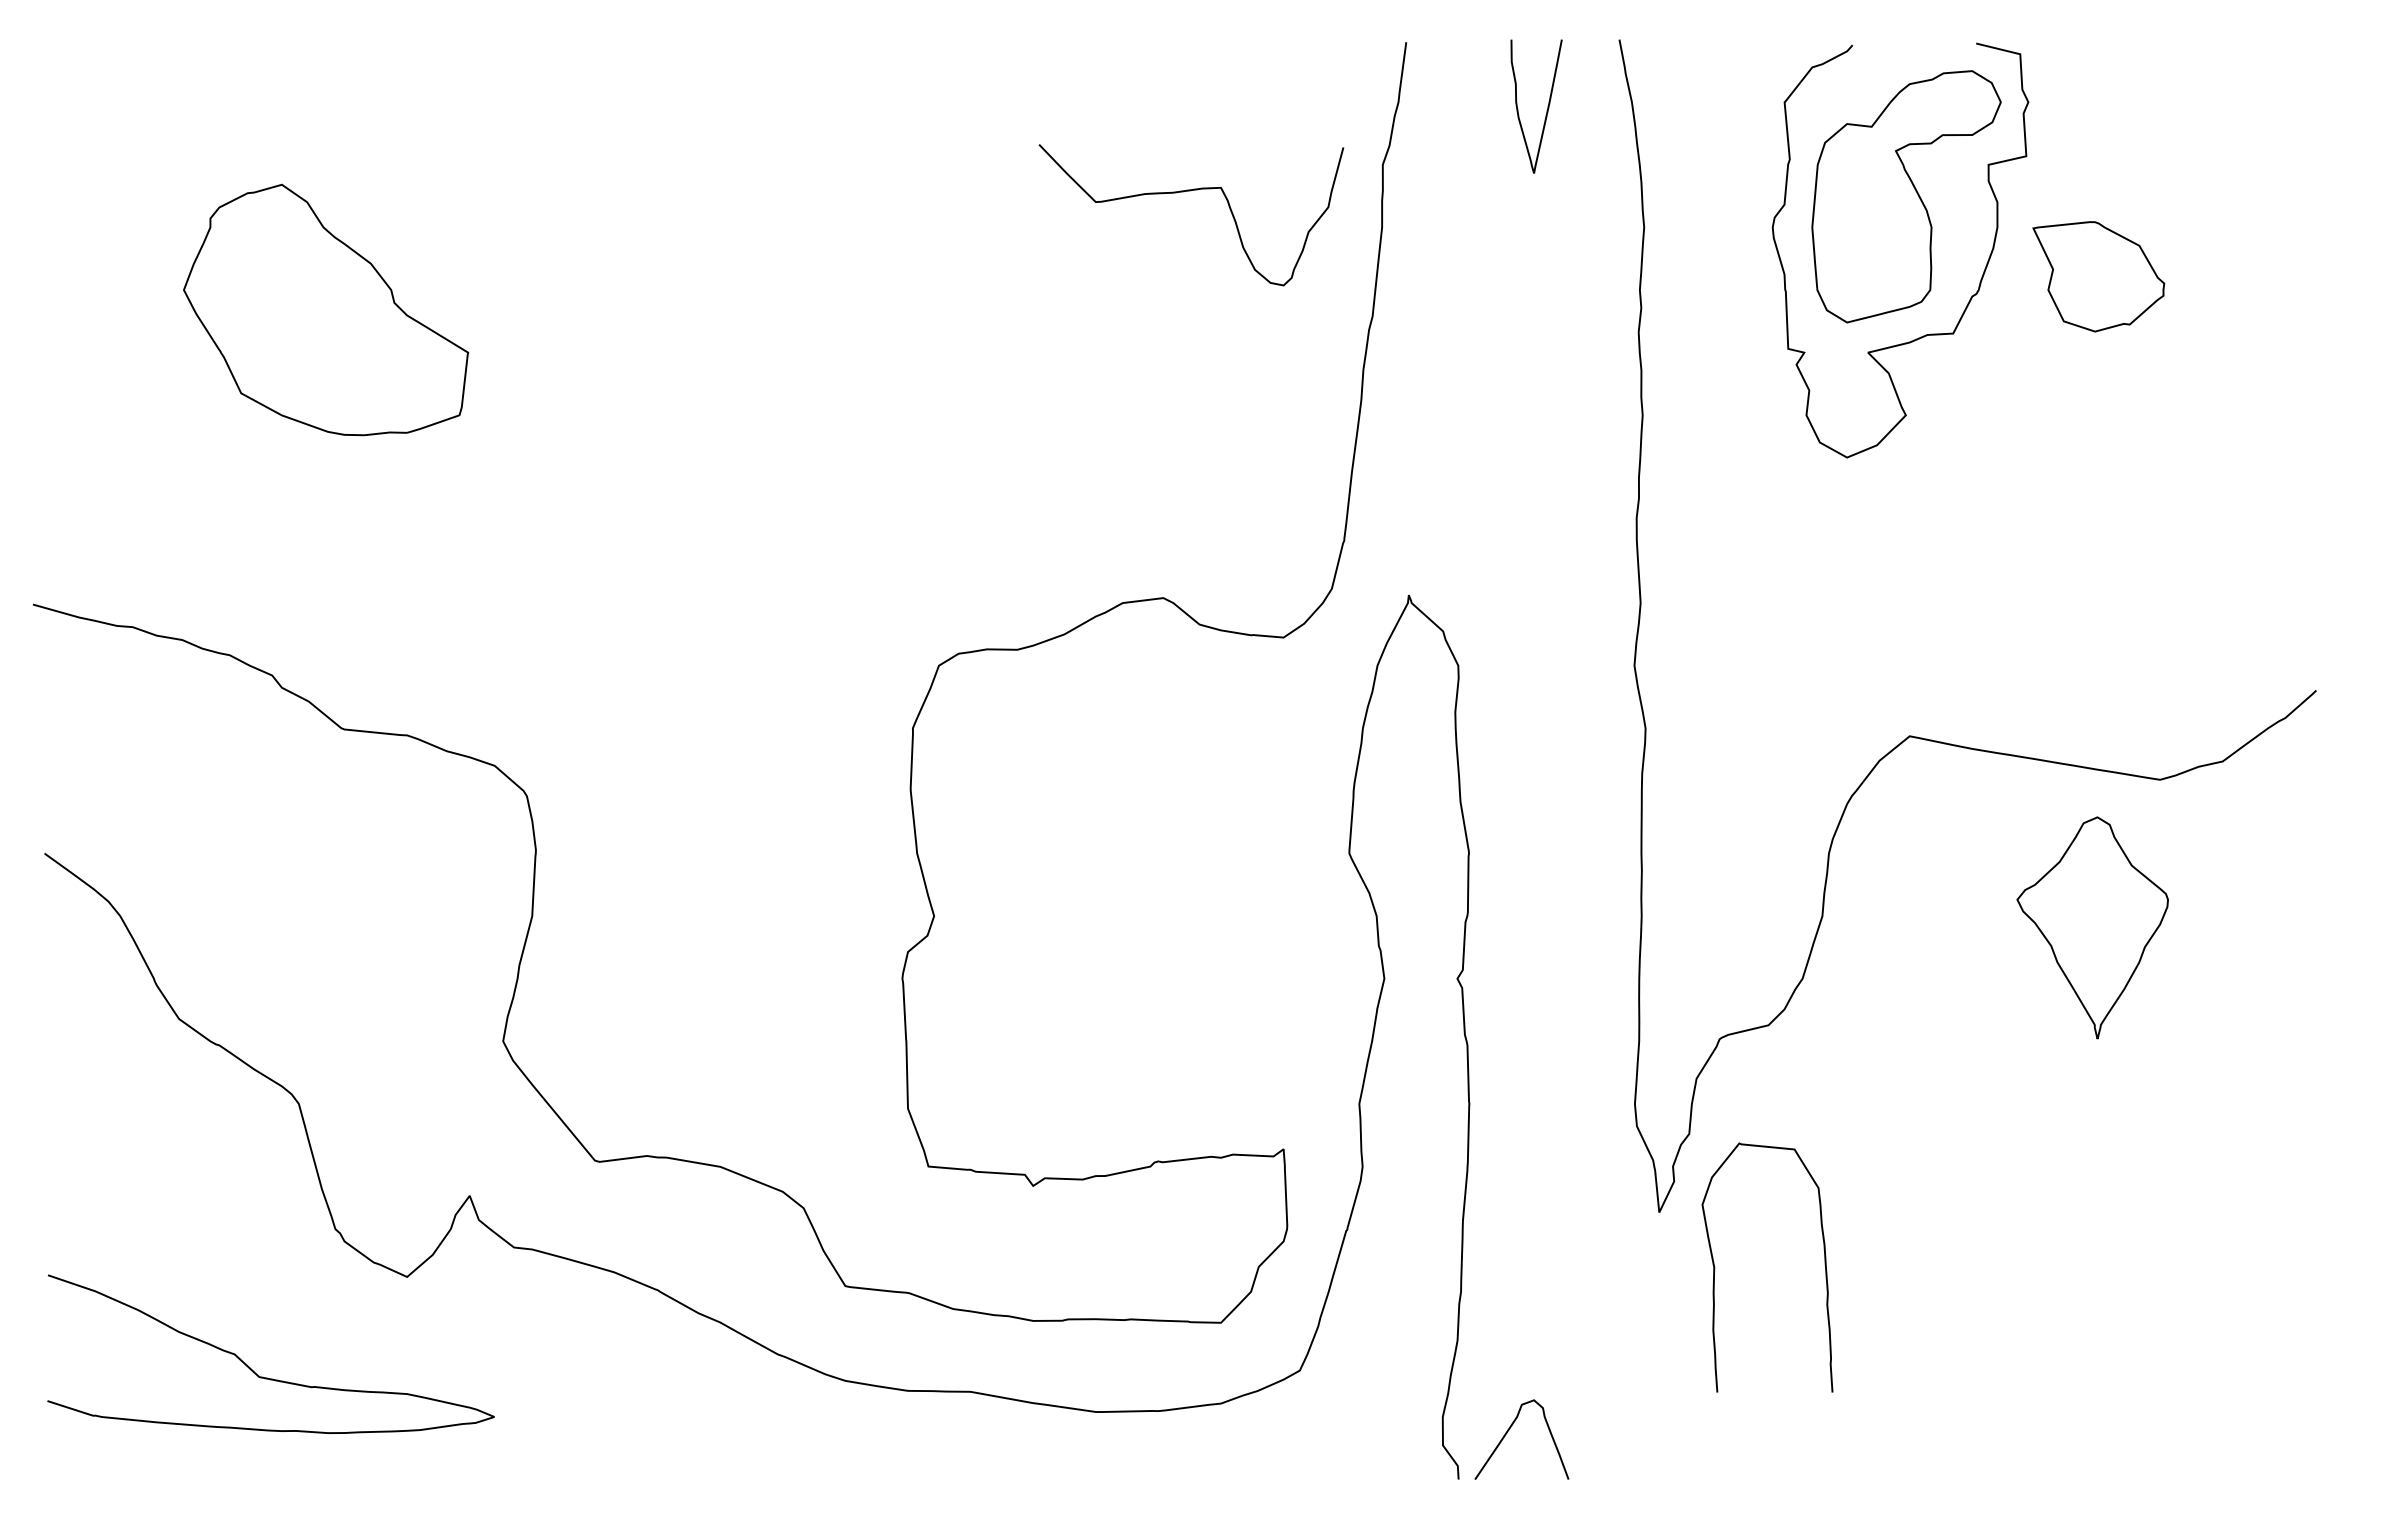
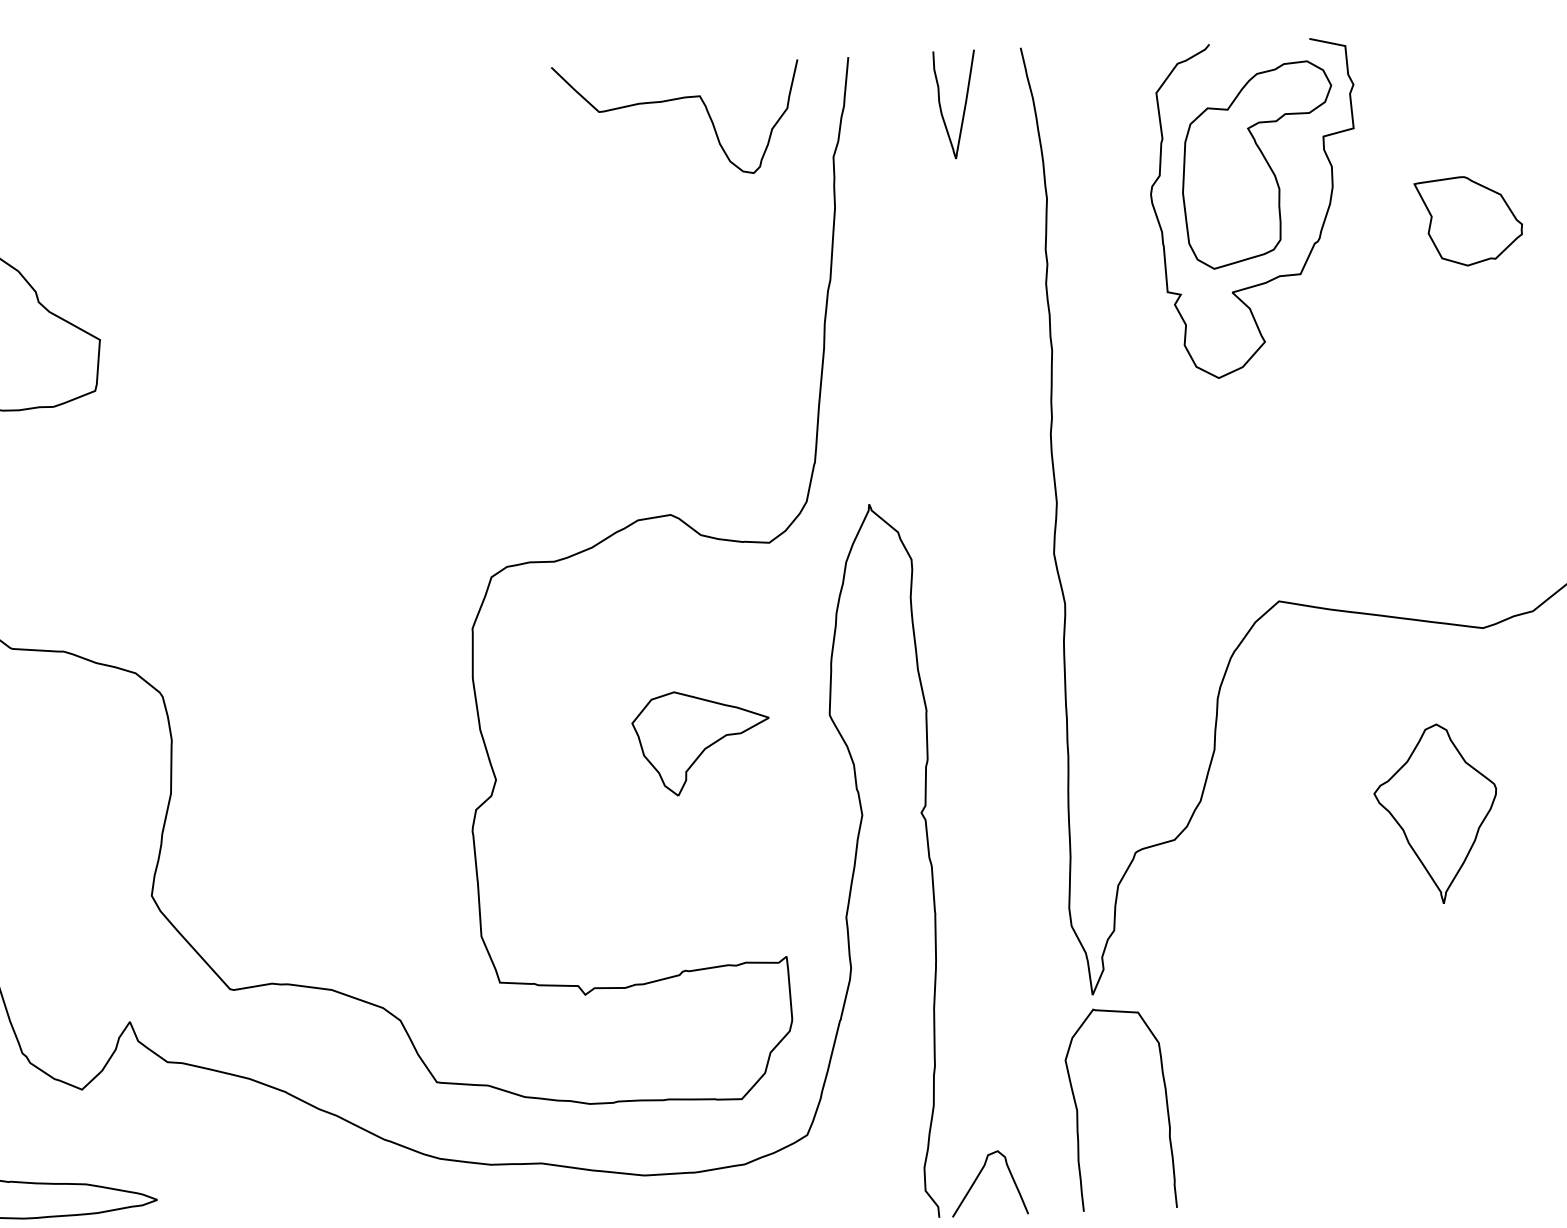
curve: (1190, 191) -> (675, 100), moved
part: (2098, 276) -> (1468, 220), moved
part: (1189, 880) -> (701, 742), added
part: (2092, 927) -> (1436, 813), moved
curve: (1715, 1267) -> (1078, 1110), moved

